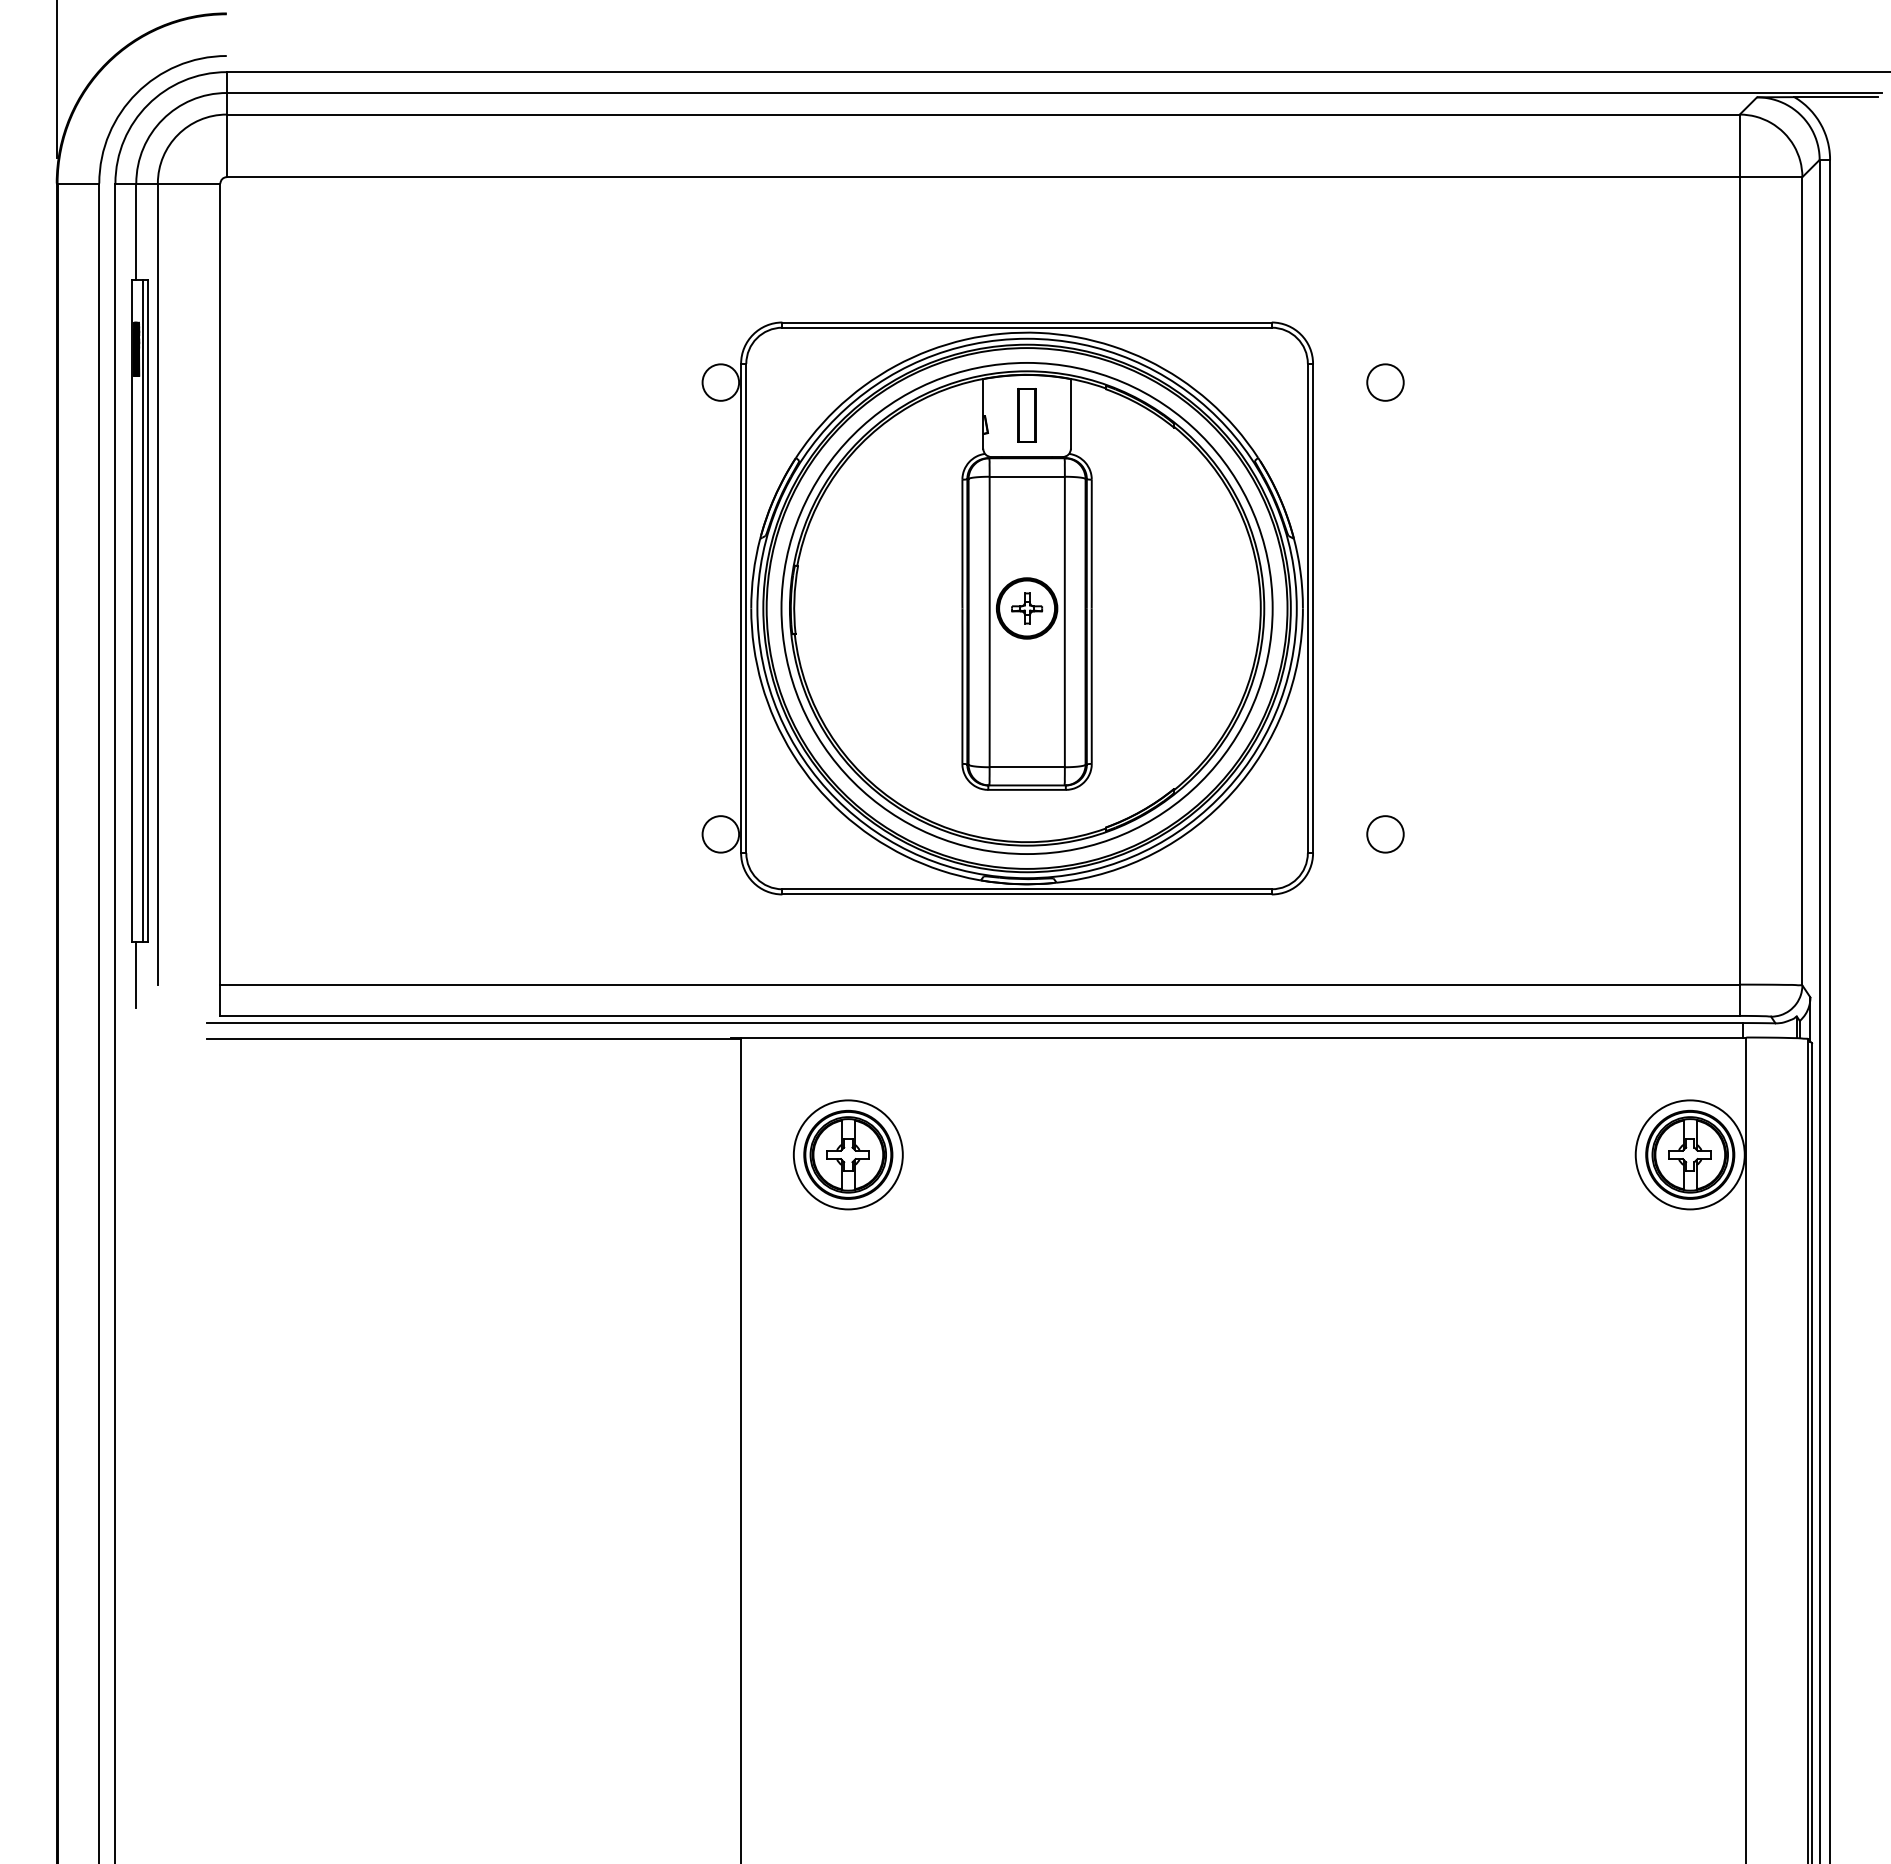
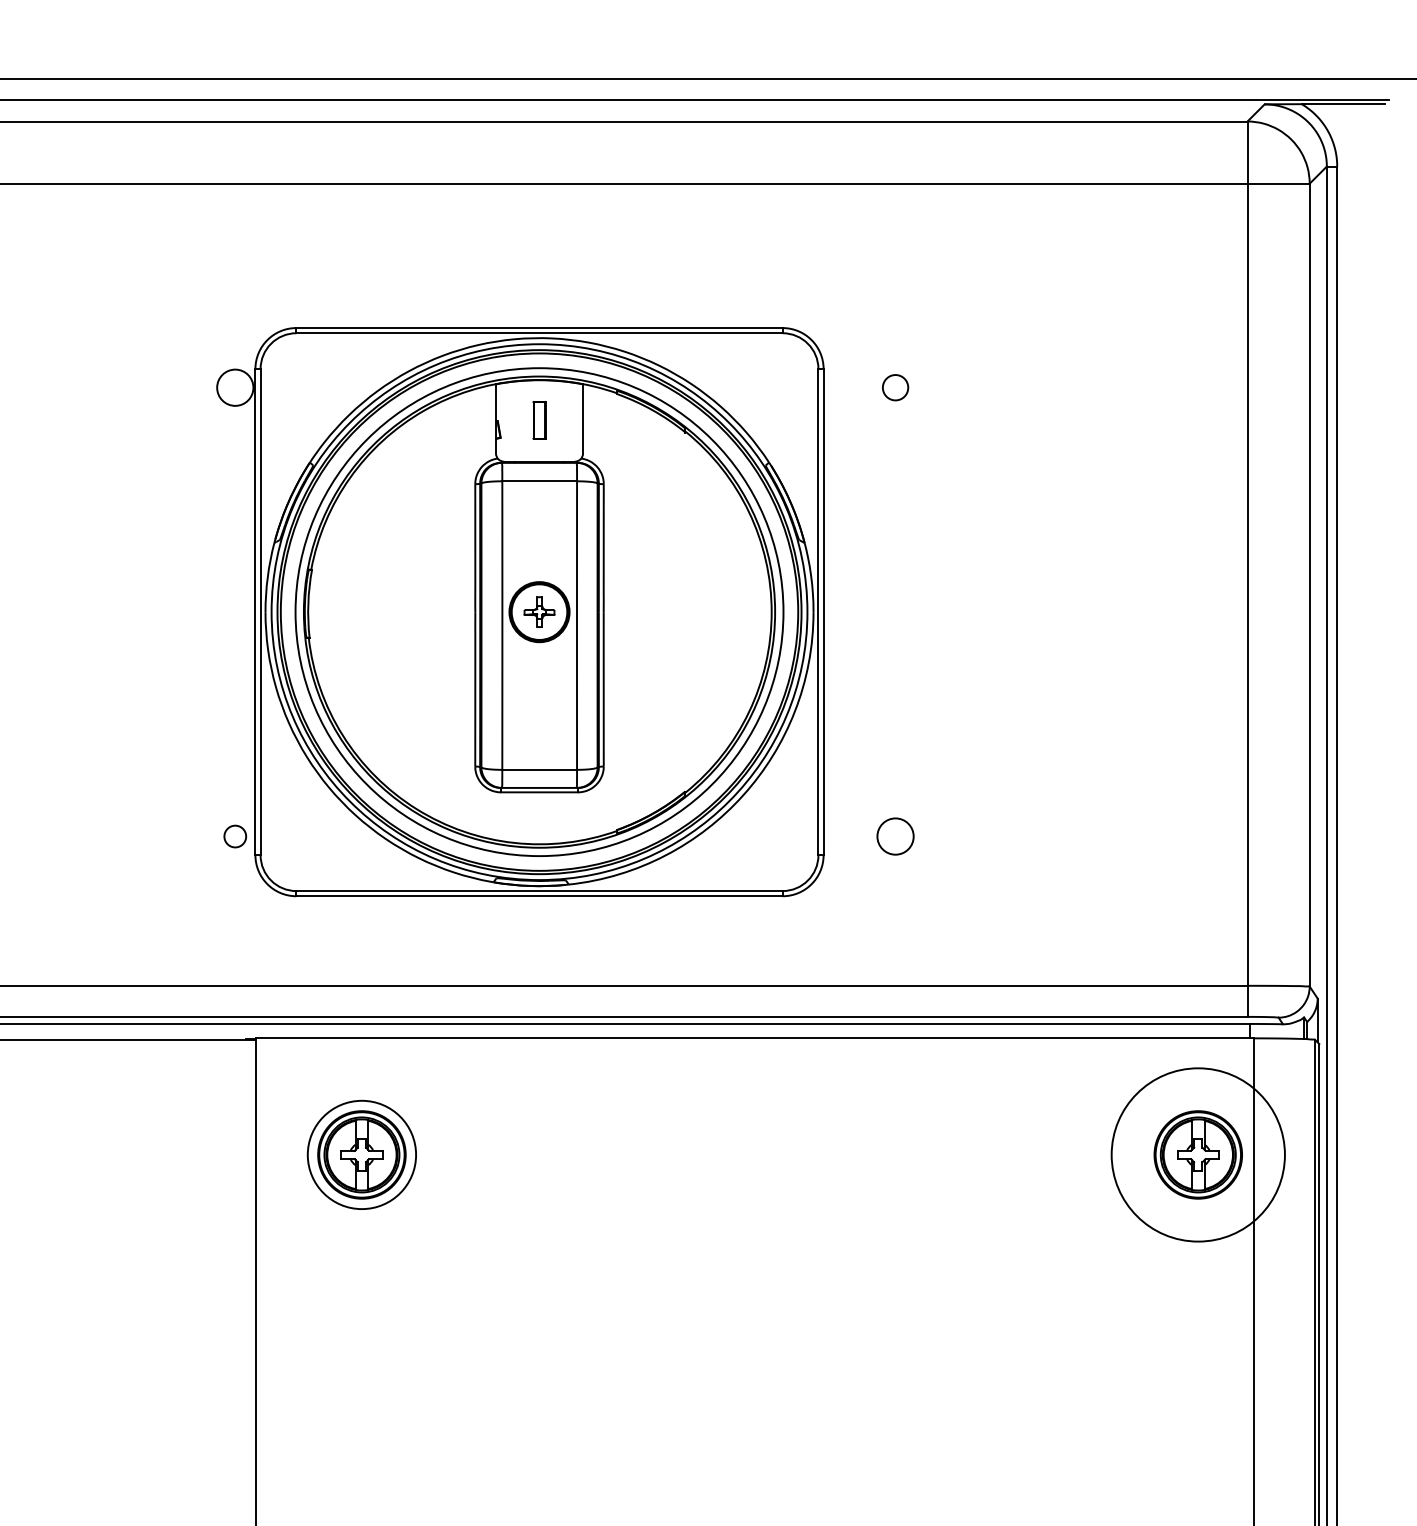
circle: (1385, 382) -> (895, 387), size x0.7
part: (1026, 415) -> (538, 420), size x0.7
circle: (720, 834) -> (234, 836), size x0.6
circle: (1689, 1154) -> (1197, 1154), size x1.6

